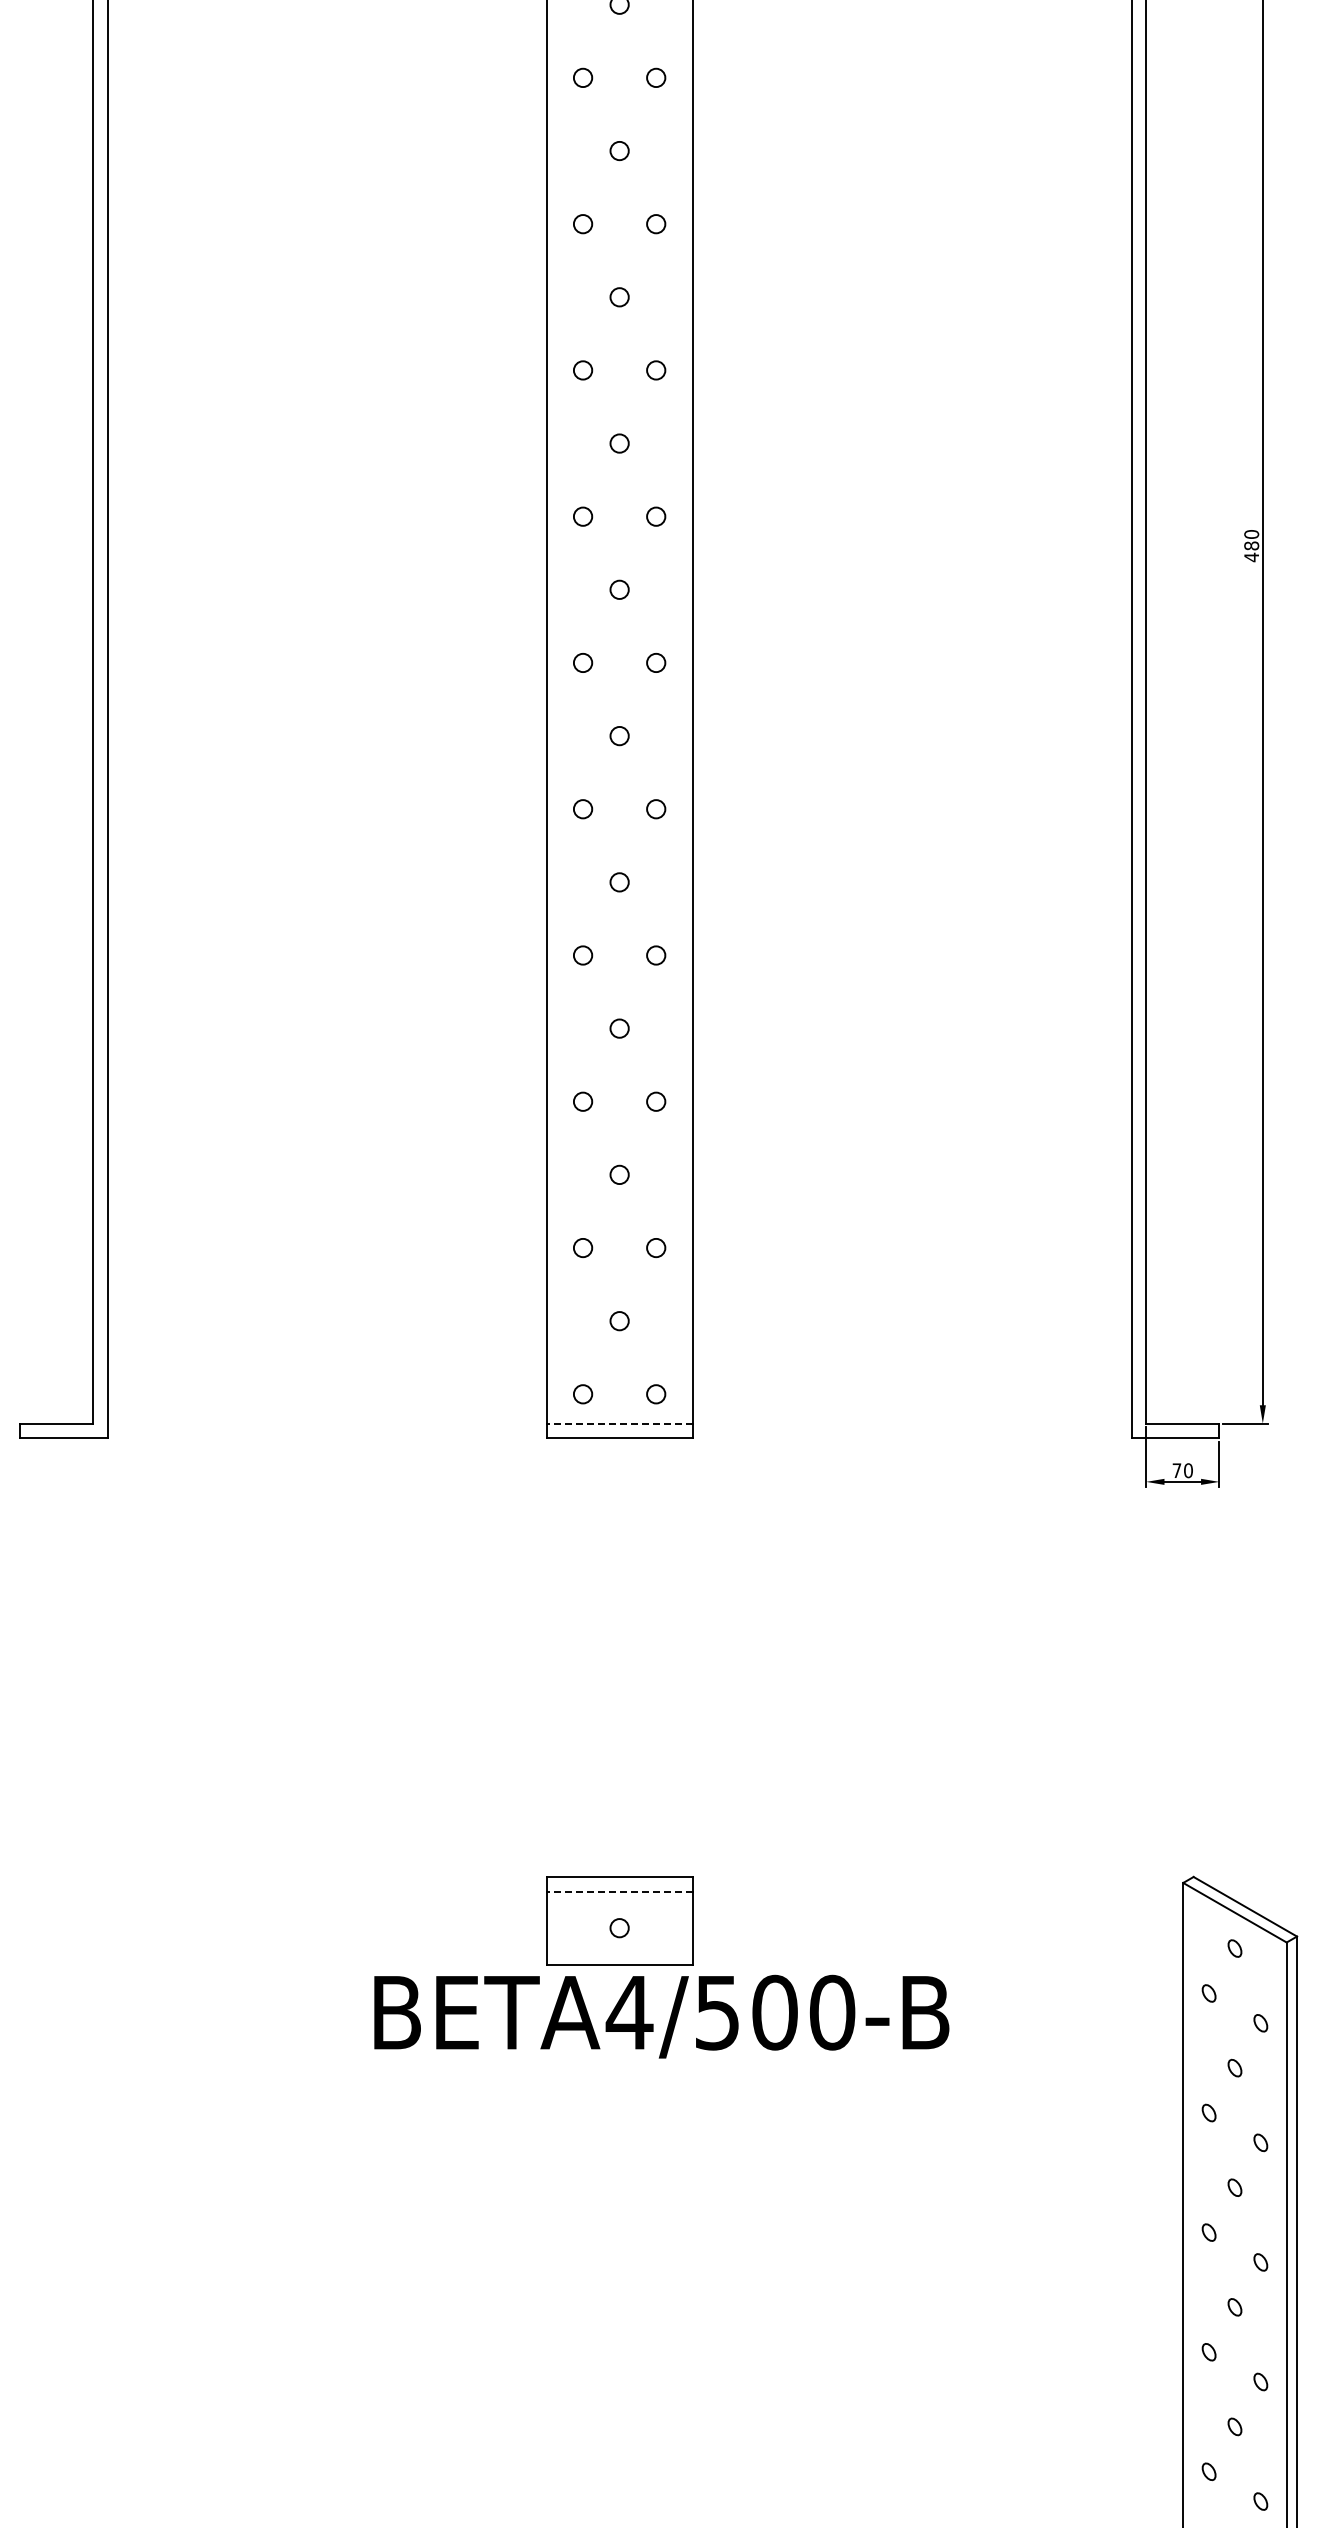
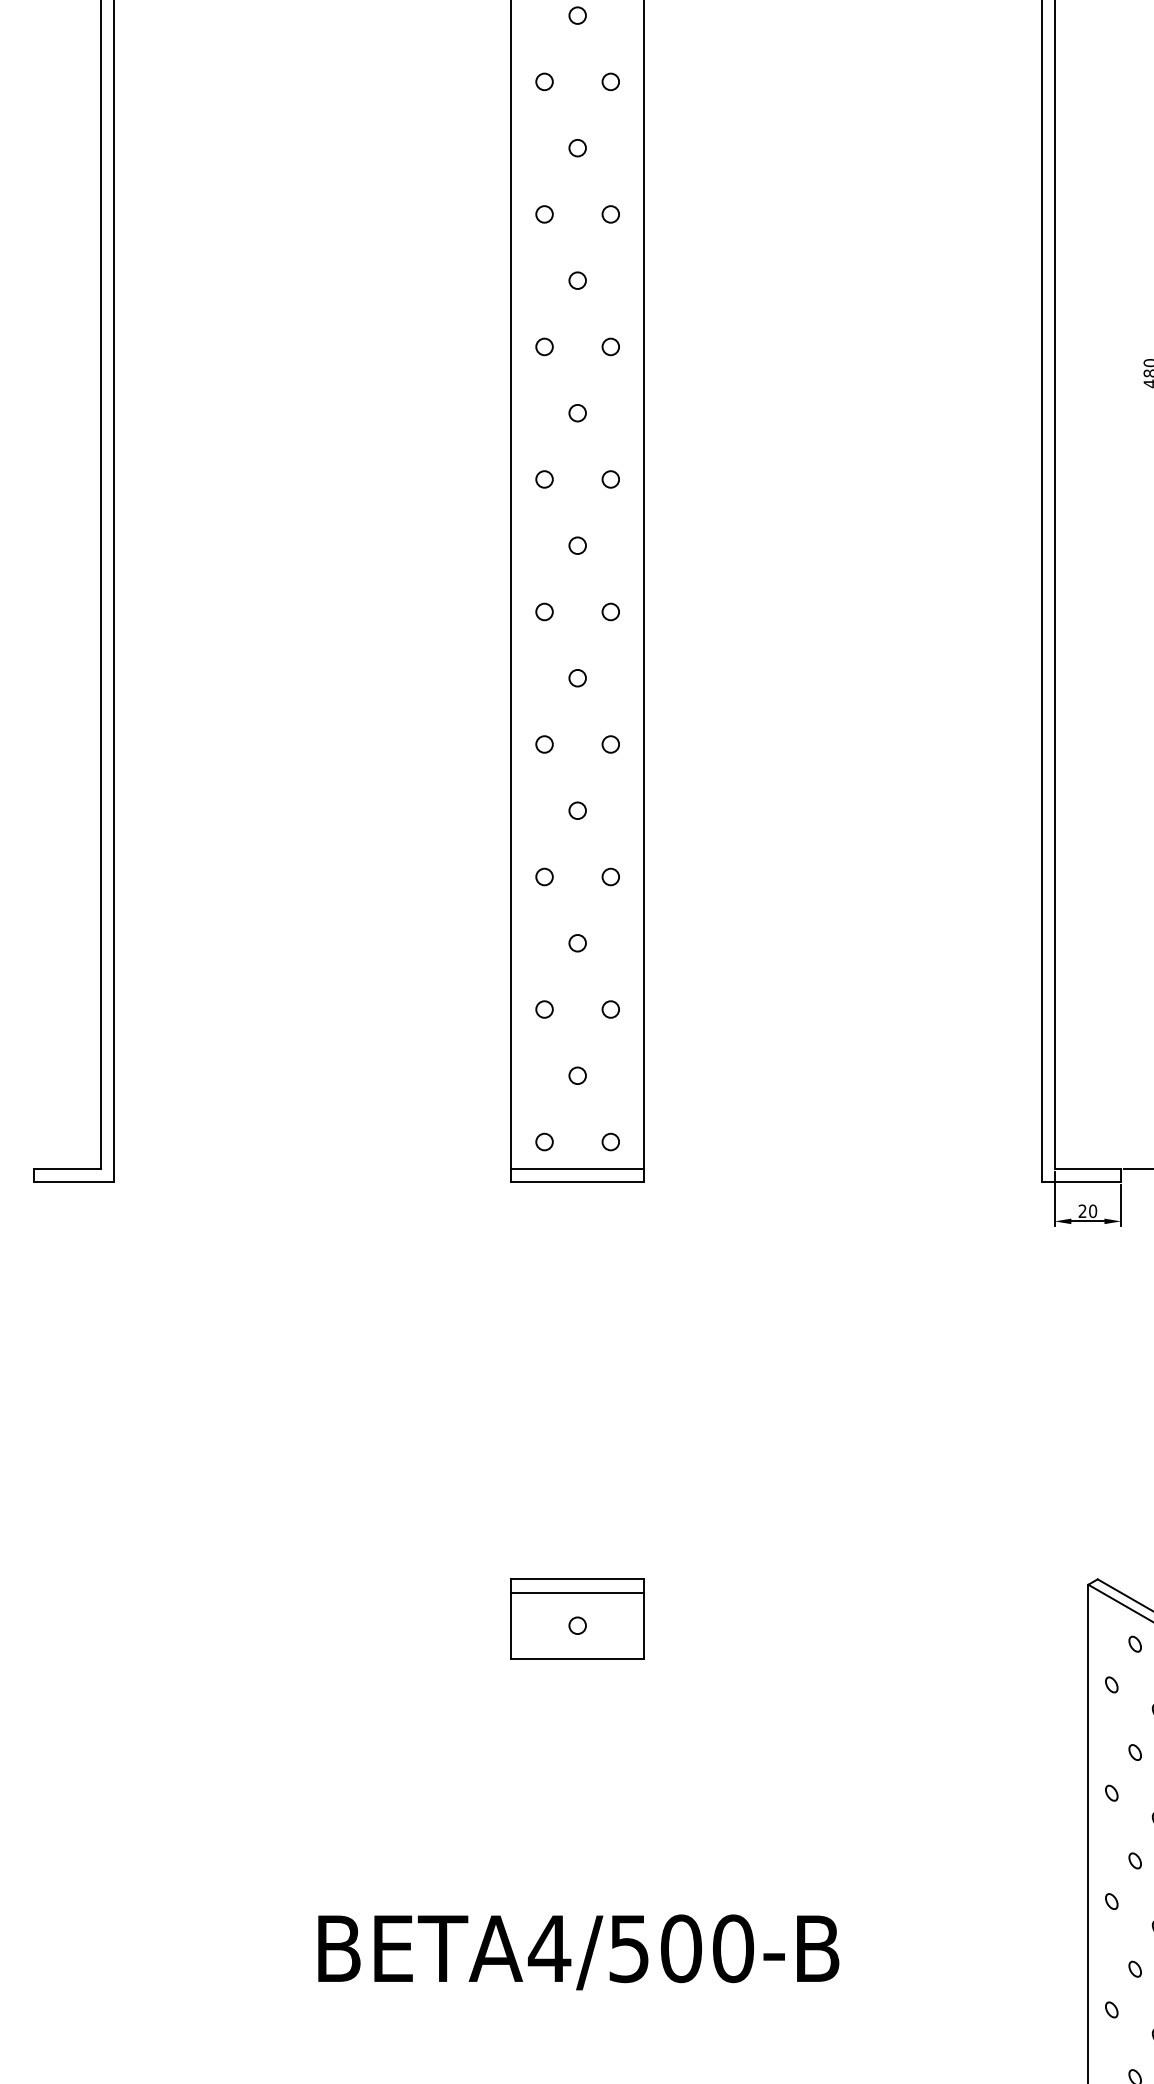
line: (619, 1423) -> (577, 1168), dashed -> solid
text: (1176, 1470) -> (1082, 1211), 70 -> 20
line: (619, 1891) -> (577, 1592), dashed -> solid
text: (661, 2016) -> (578, 1952), moved

